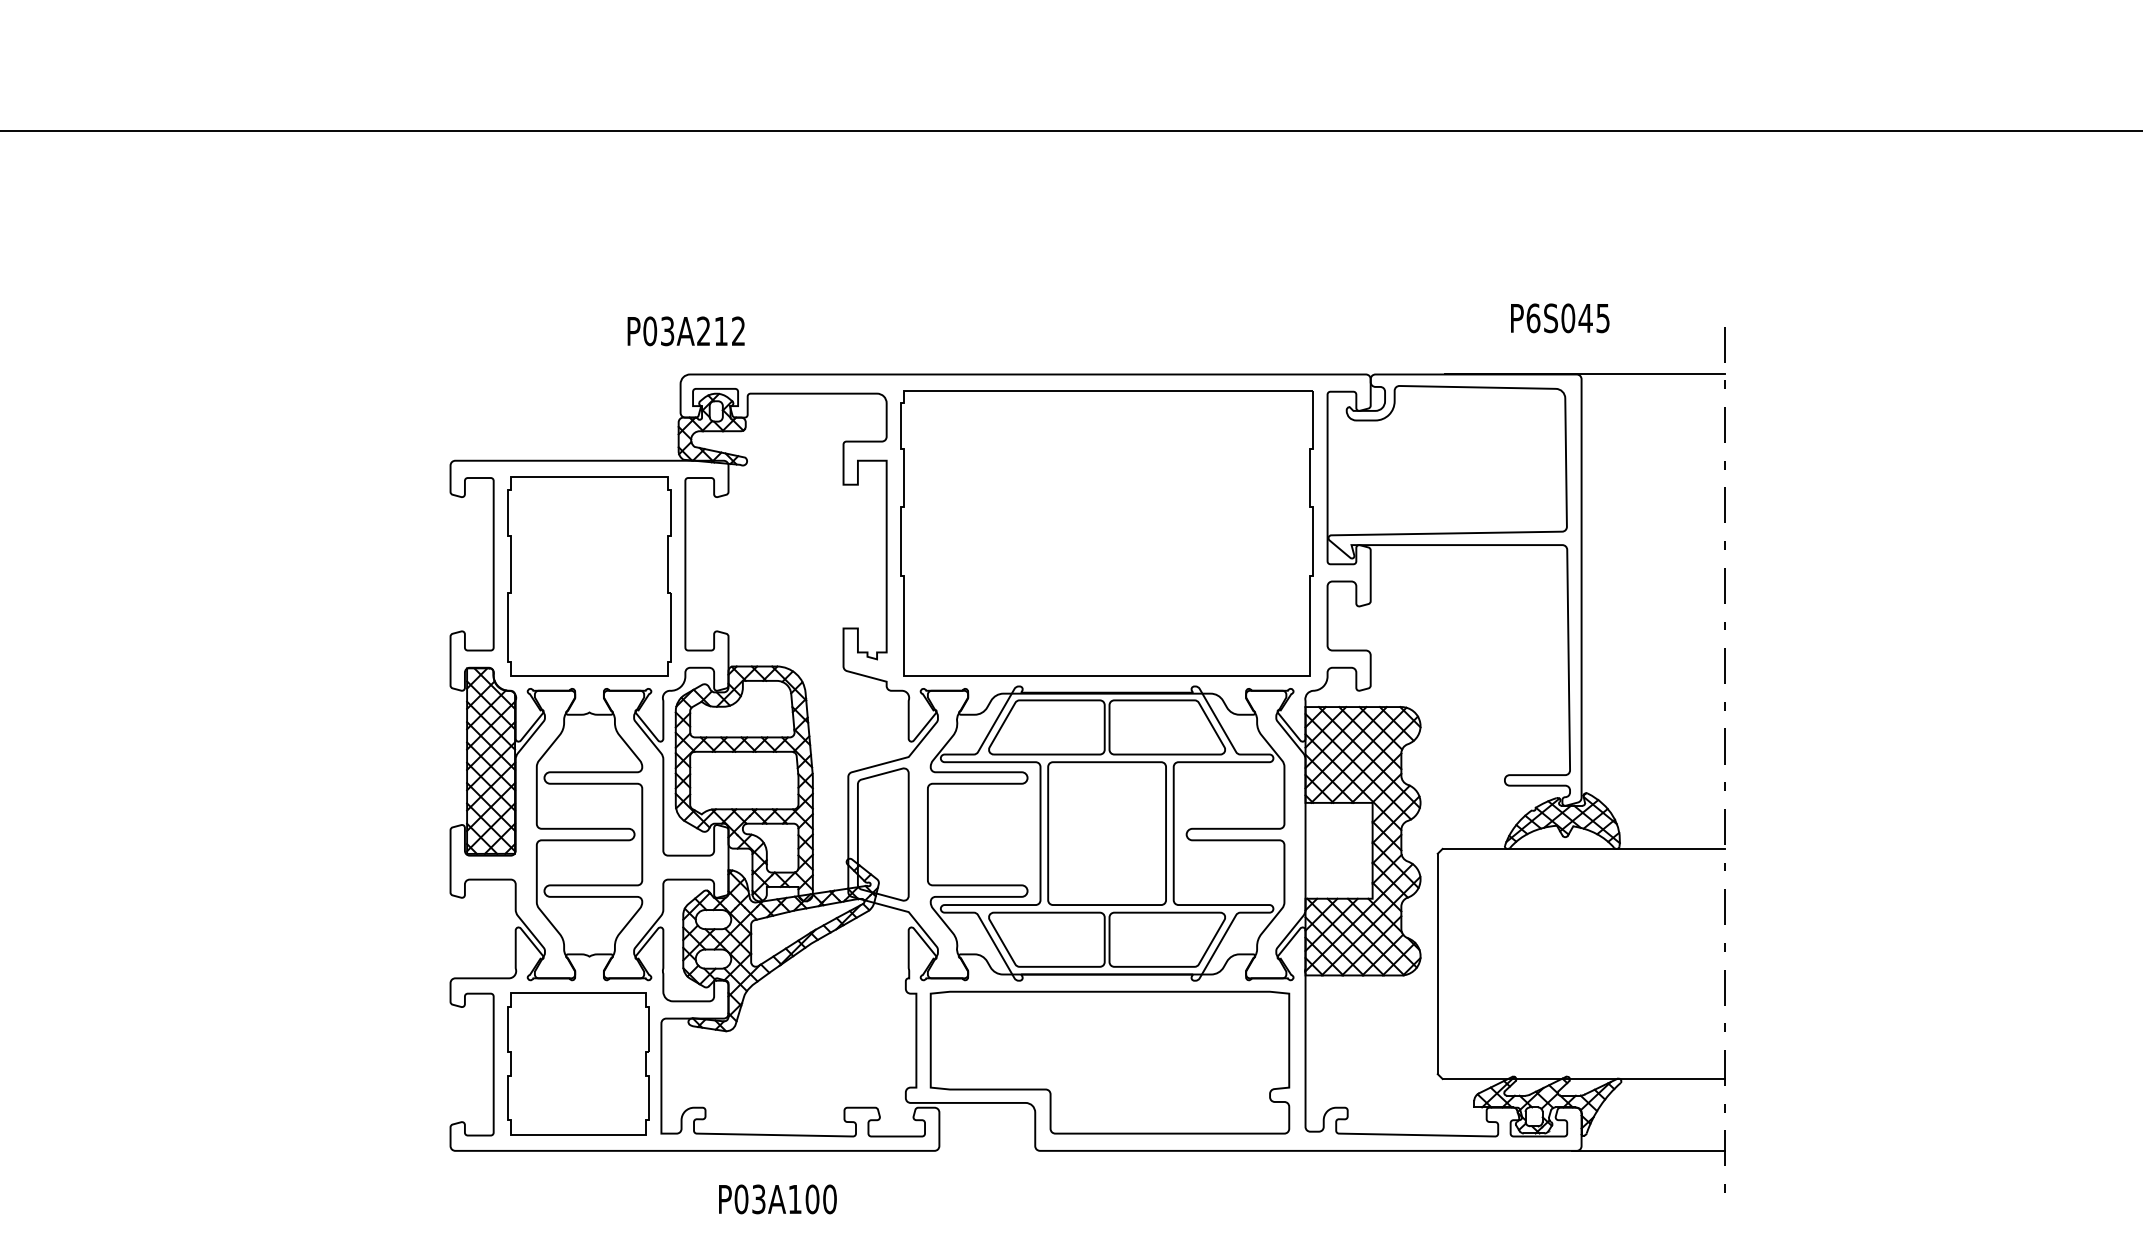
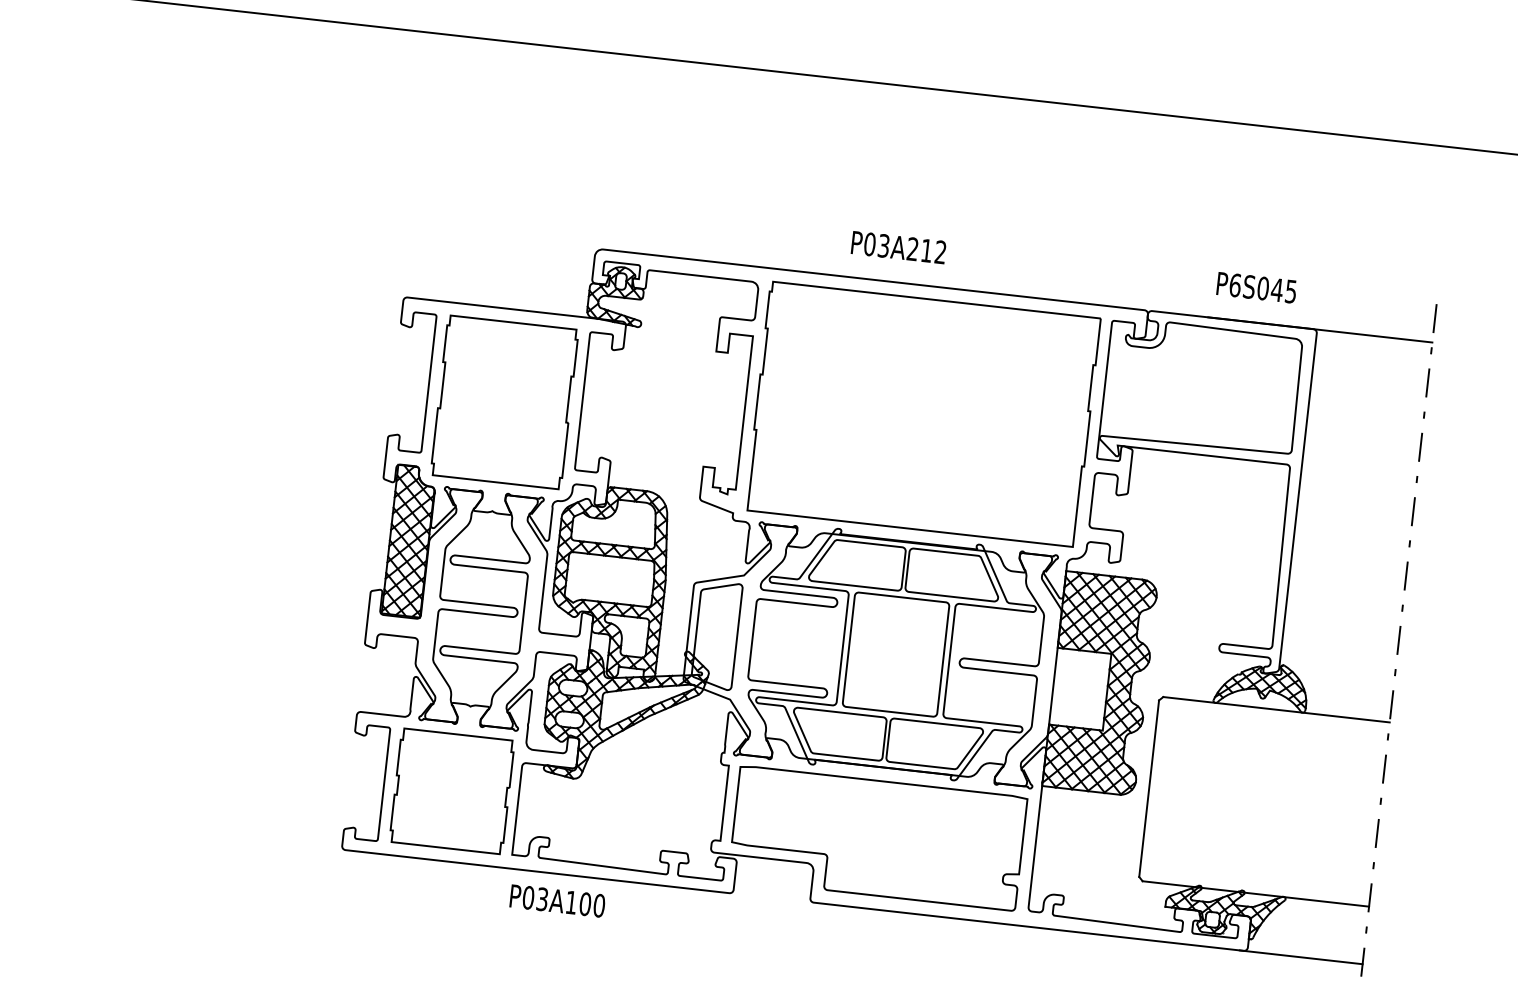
text: (1560, 318) -> (1256, 287), moved
text: (685, 331) -> (898, 247), moved
text: (777, 1199) -> (557, 901), moved

